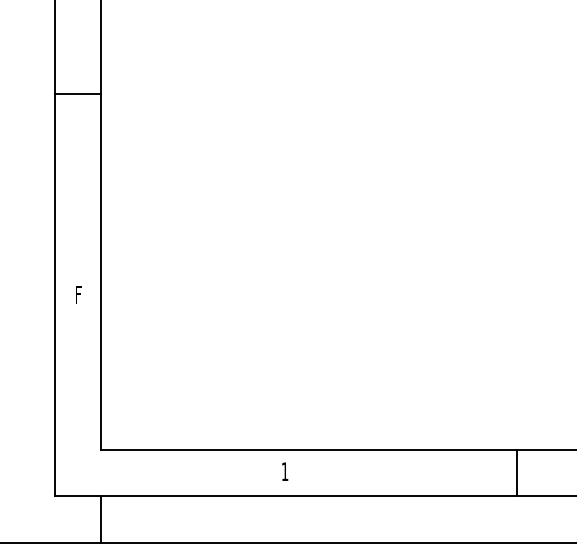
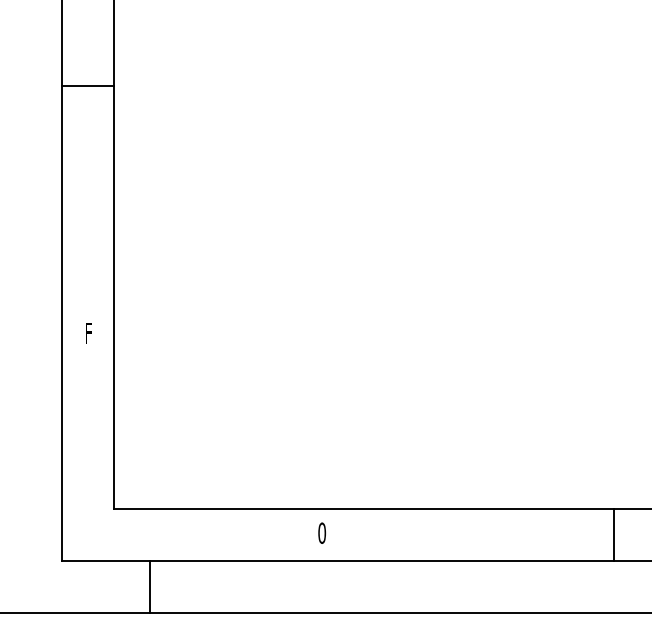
line: (77, 93) -> (87, 85), moved
text: (284, 471) -> (321, 533), 1 -> 0
line: (517, 473) -> (614, 535), moved
line: (100, 519) -> (149, 587), moved

